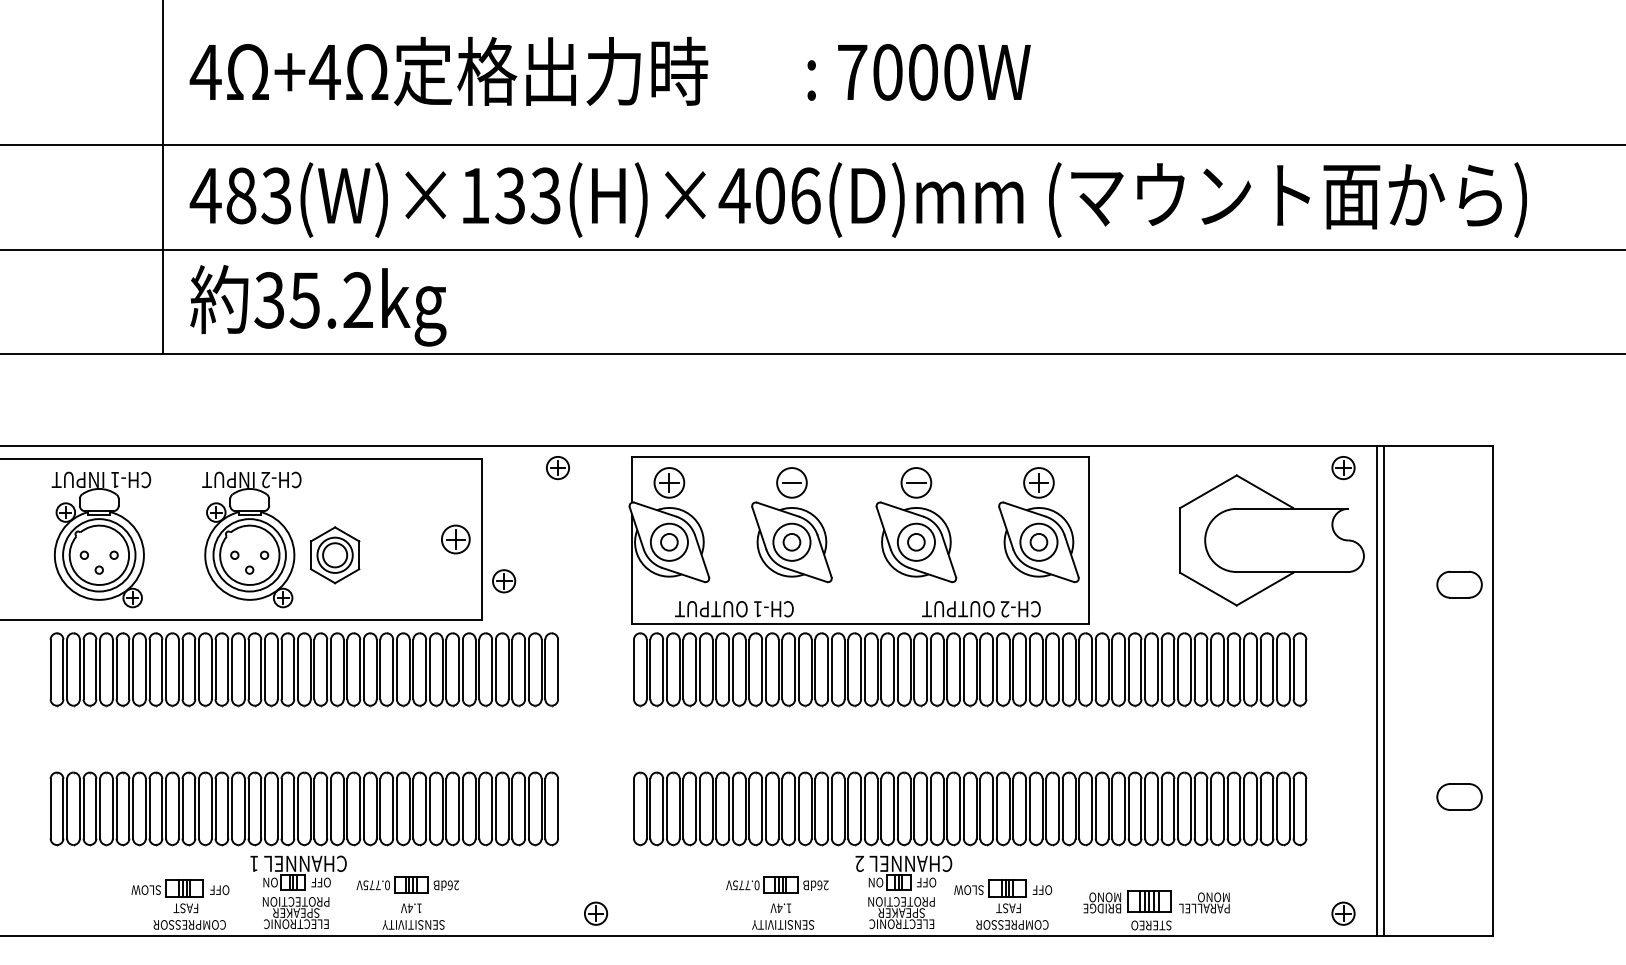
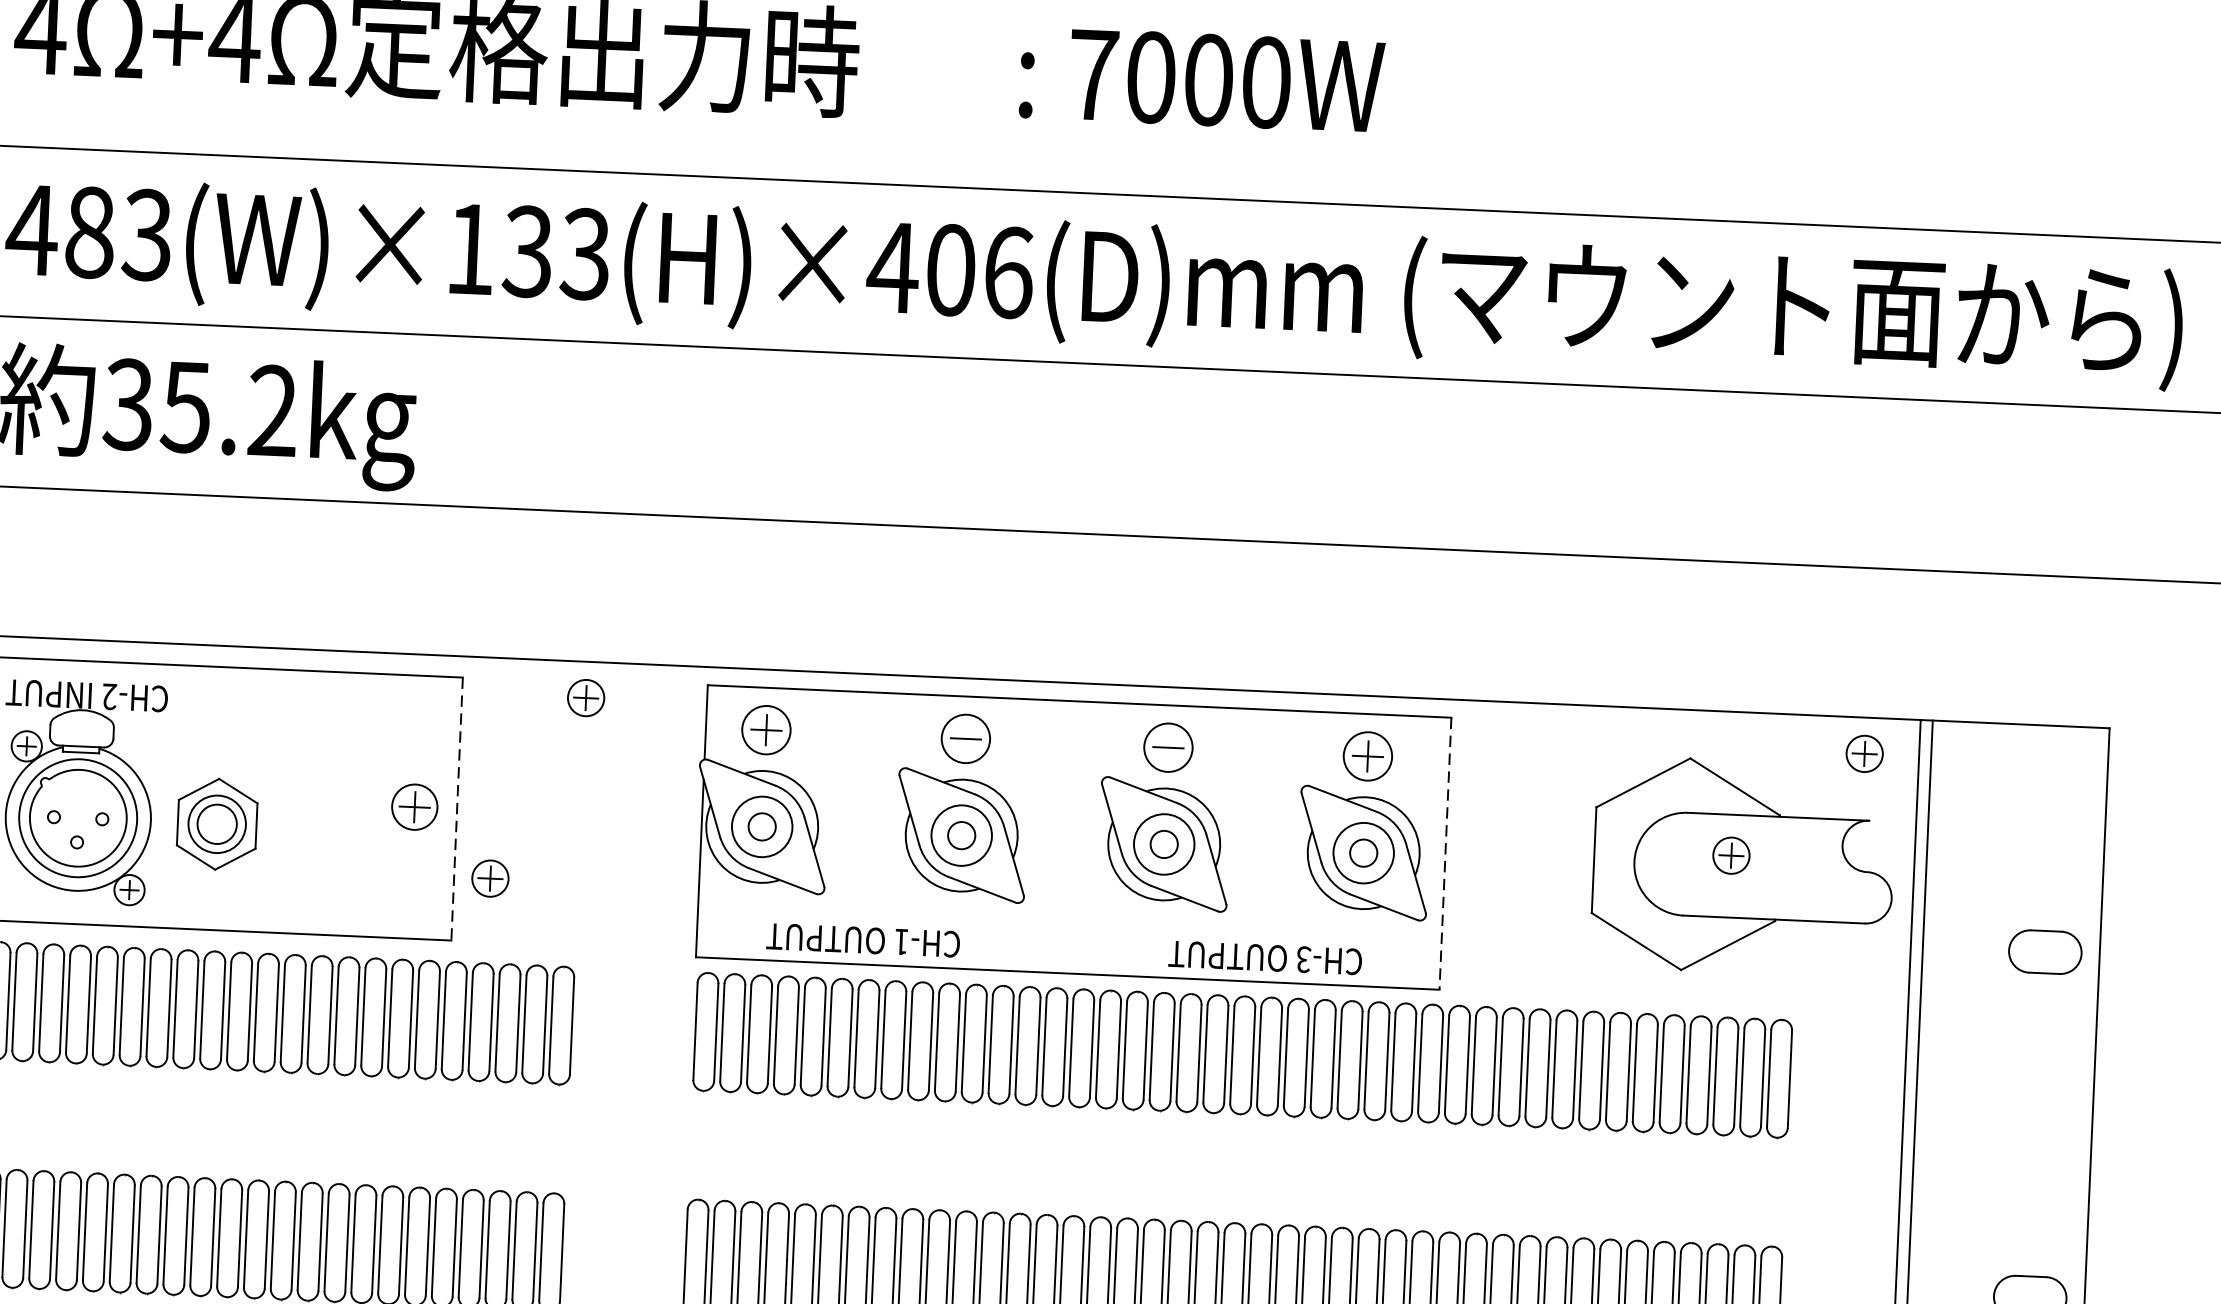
part: (1264, 534) -> (1731, 856), added
line: (481, 539) -> (456, 808), solid -> dashed
line: (1089, 540) -> (1446, 853), solid -> dashed
text: (1004, 608) -> (1302, 958), CH-2 -> CH-3

